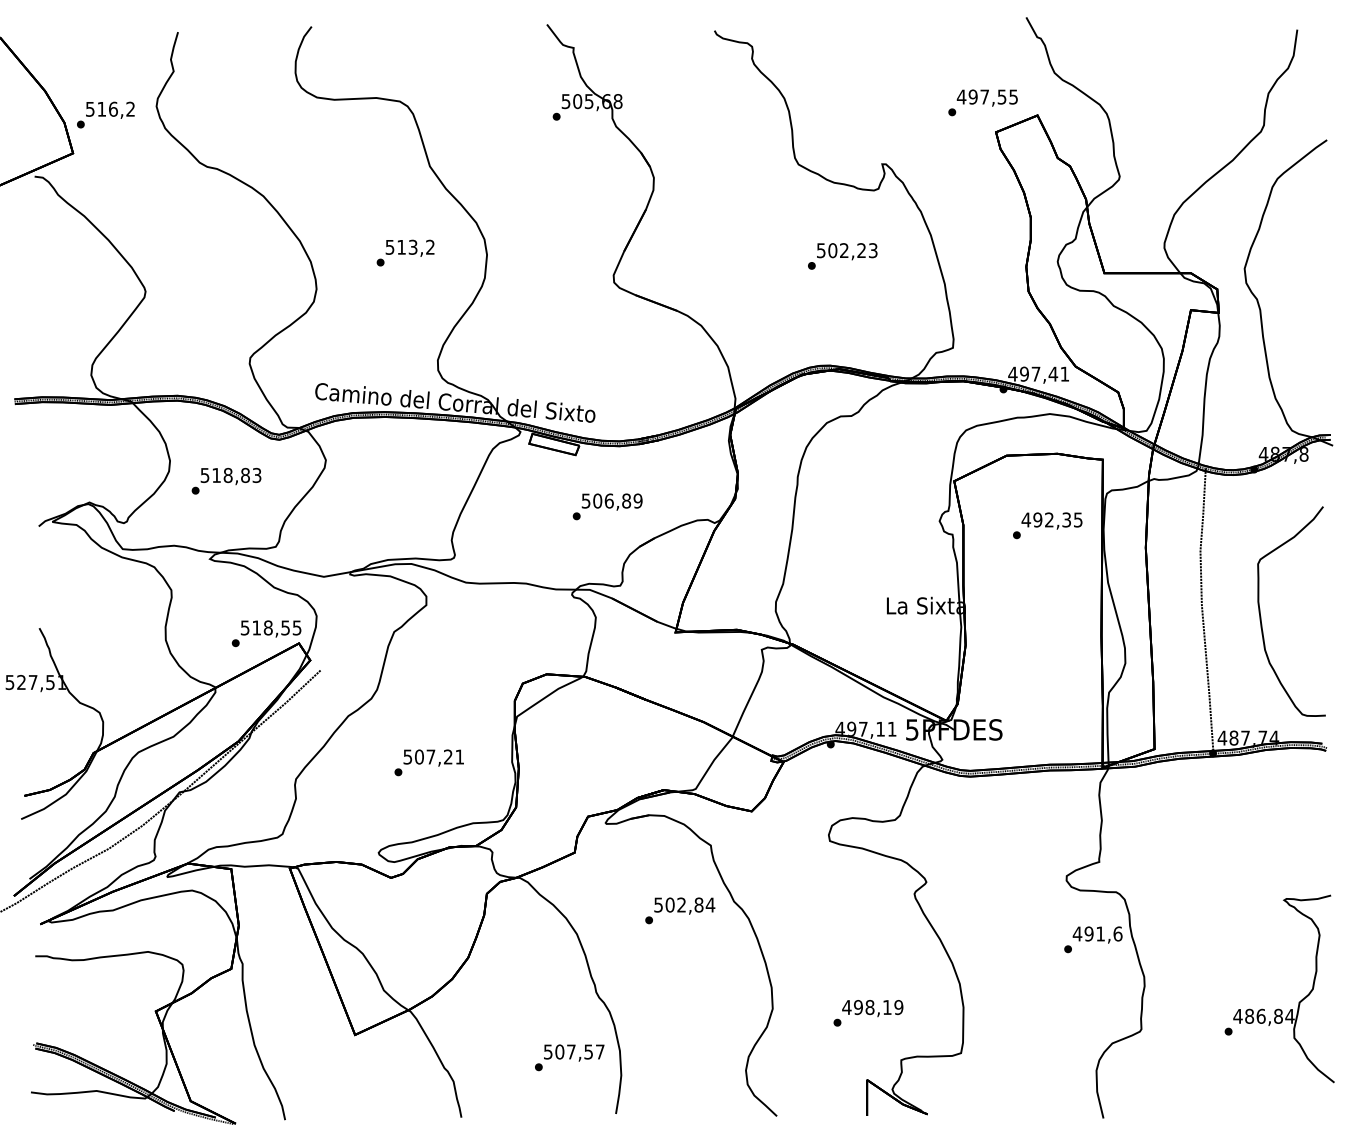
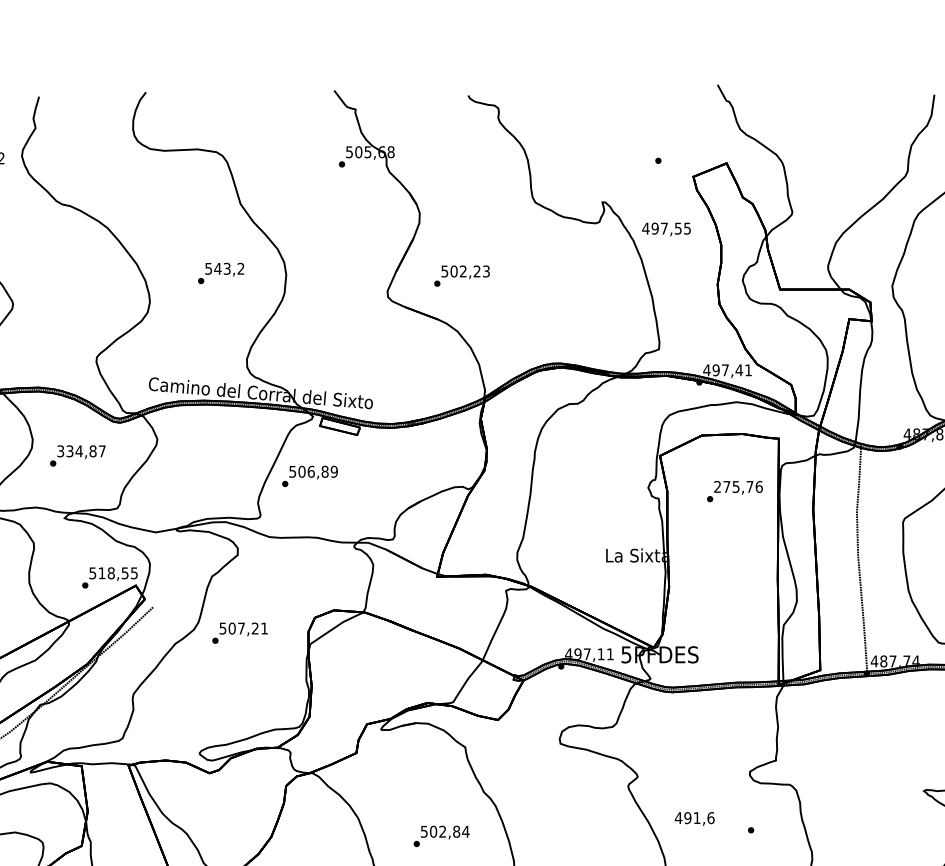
text: (986, 97) -> (665, 228), moved
text: (401, 247) -> (217, 268), 513,2 -> 543,2
text: (842, 256) -> (461, 276), moved
text: (231, 475) -> (81, 451), 518,83 -> 334,87
text: (607, 506) -> (309, 476), moved
text: (1051, 519) -> (737, 486), 492,35 -> 275,76
text: (428, 762) -> (239, 632), moved
text: (680, 910) -> (441, 836), moved
text: (1097, 934) -> (694, 818), moved

